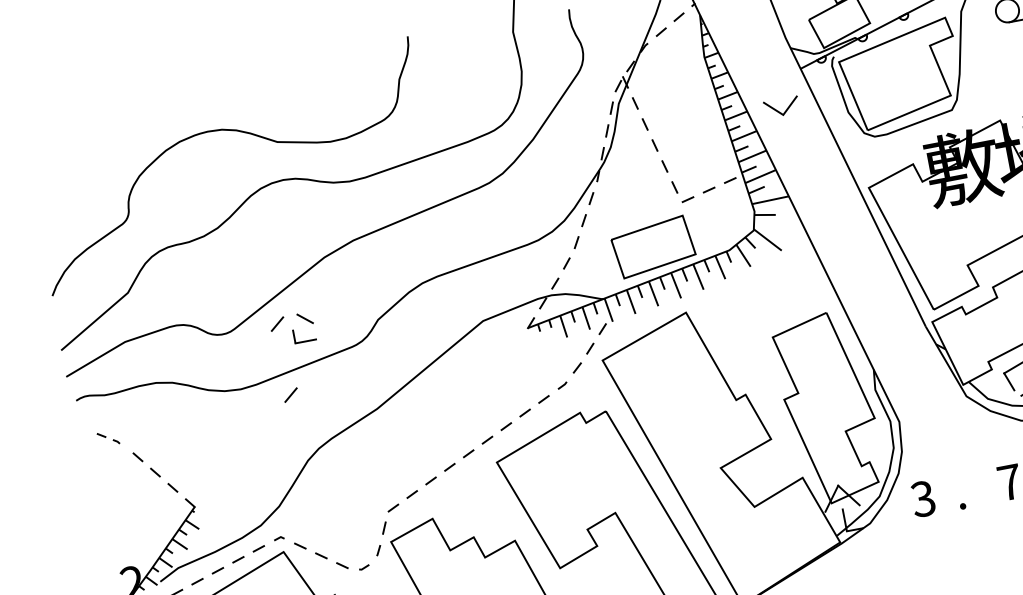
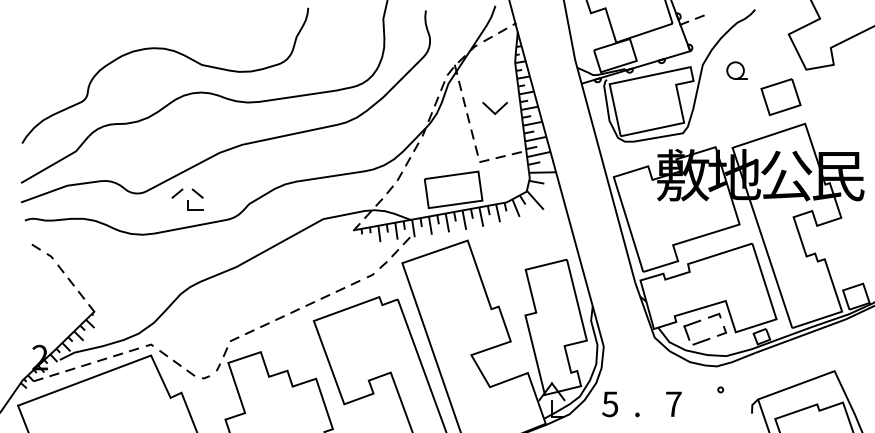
line: (777, 109) -> (491, 109), moved
line: (291, 394) -> (177, 245), removed
part: (108, 438) -> (42, 251), size x1.43
text: (923, 497) -> (610, 403), 3 -> 5

